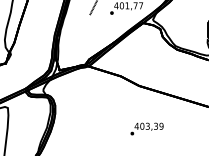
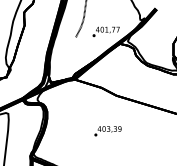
text: (146, 129) -> (107, 131), moved

